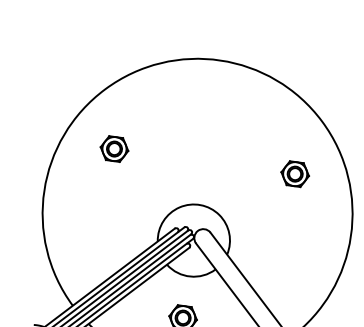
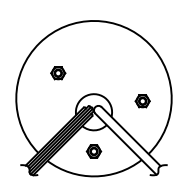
part: (114, 149) -> (58, 73), moved
part: (294, 174) -> (142, 101), moved

